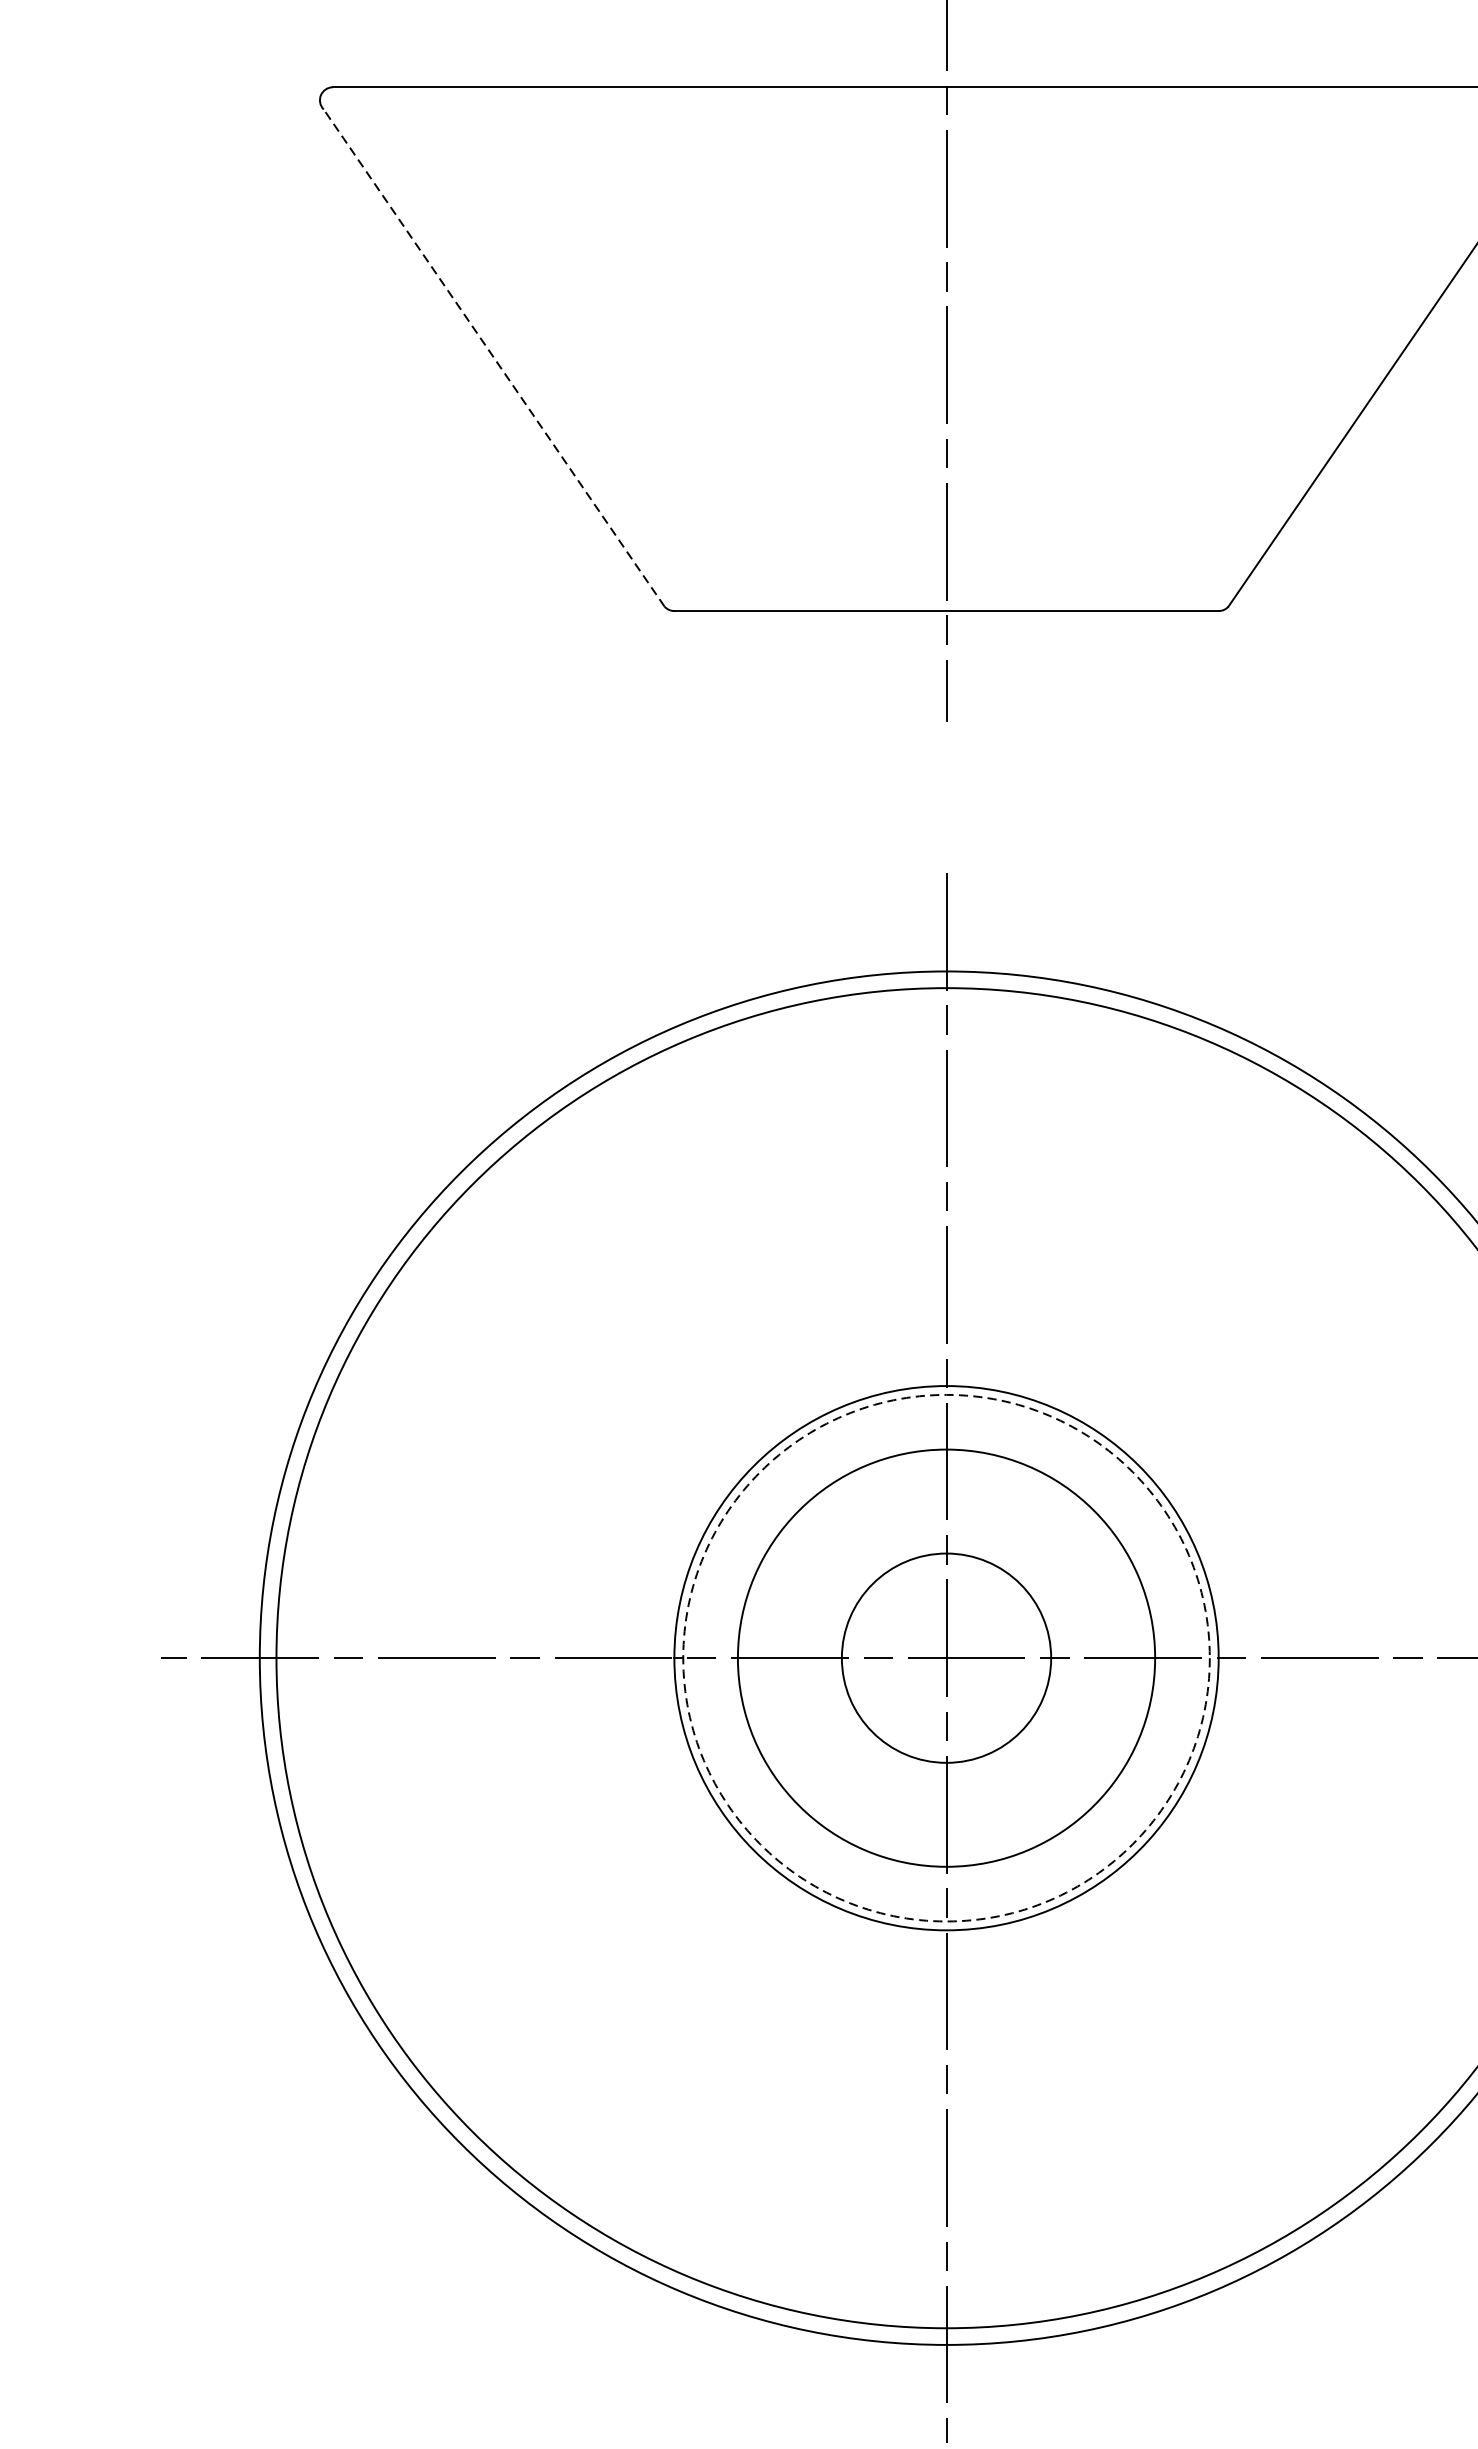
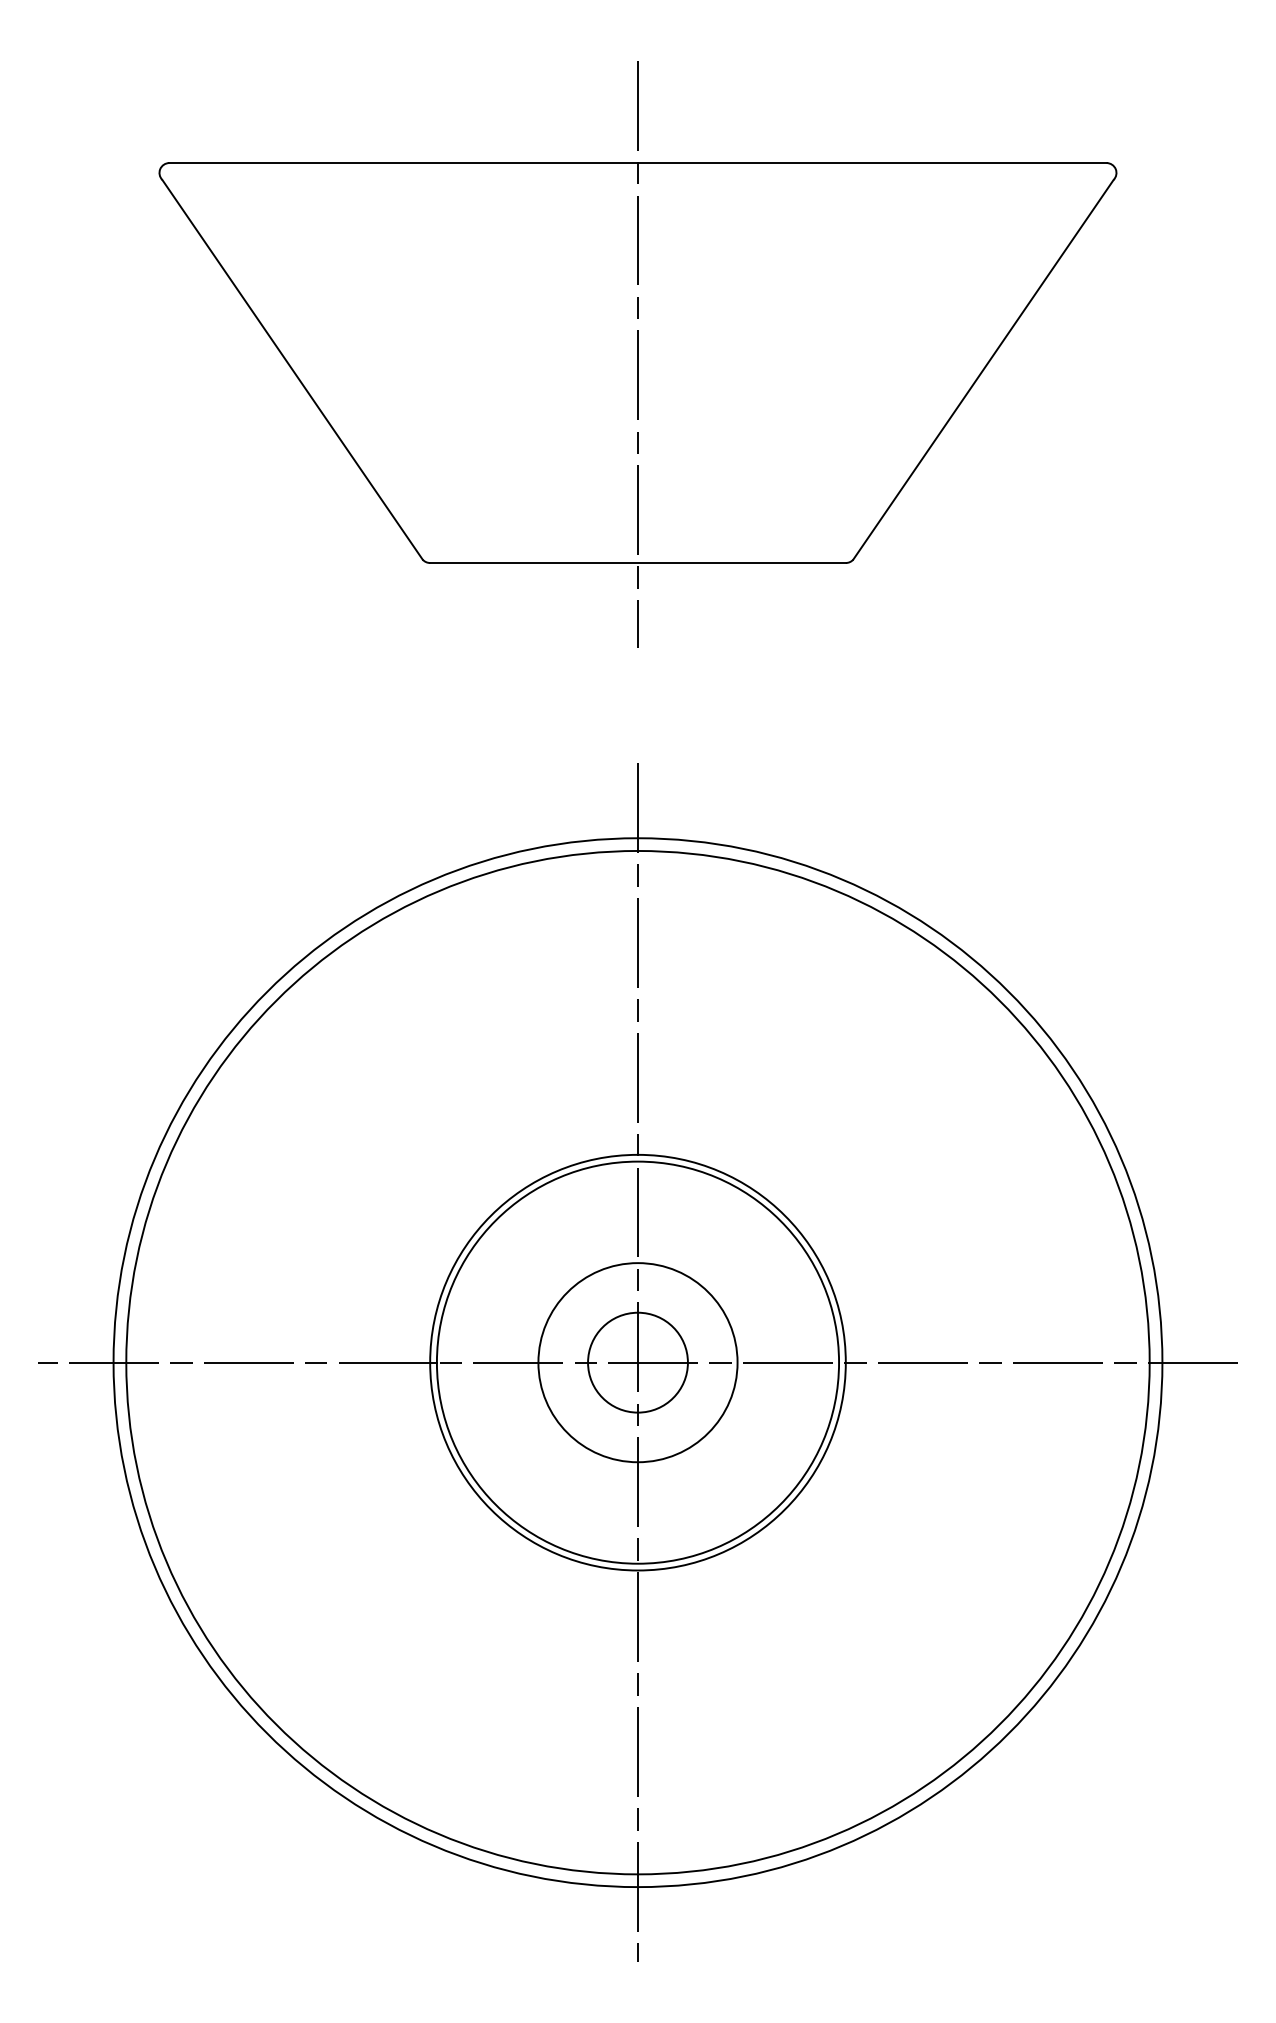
line: (494, 357) -> (292, 369), dashed -> solid
circle: (945, 1657) -> (637, 1362), dashed -> solid
circle: (945, 1657) -> (637, 1362), size x0.62
circle: (945, 1657) -> (637, 1362), size x0.62

